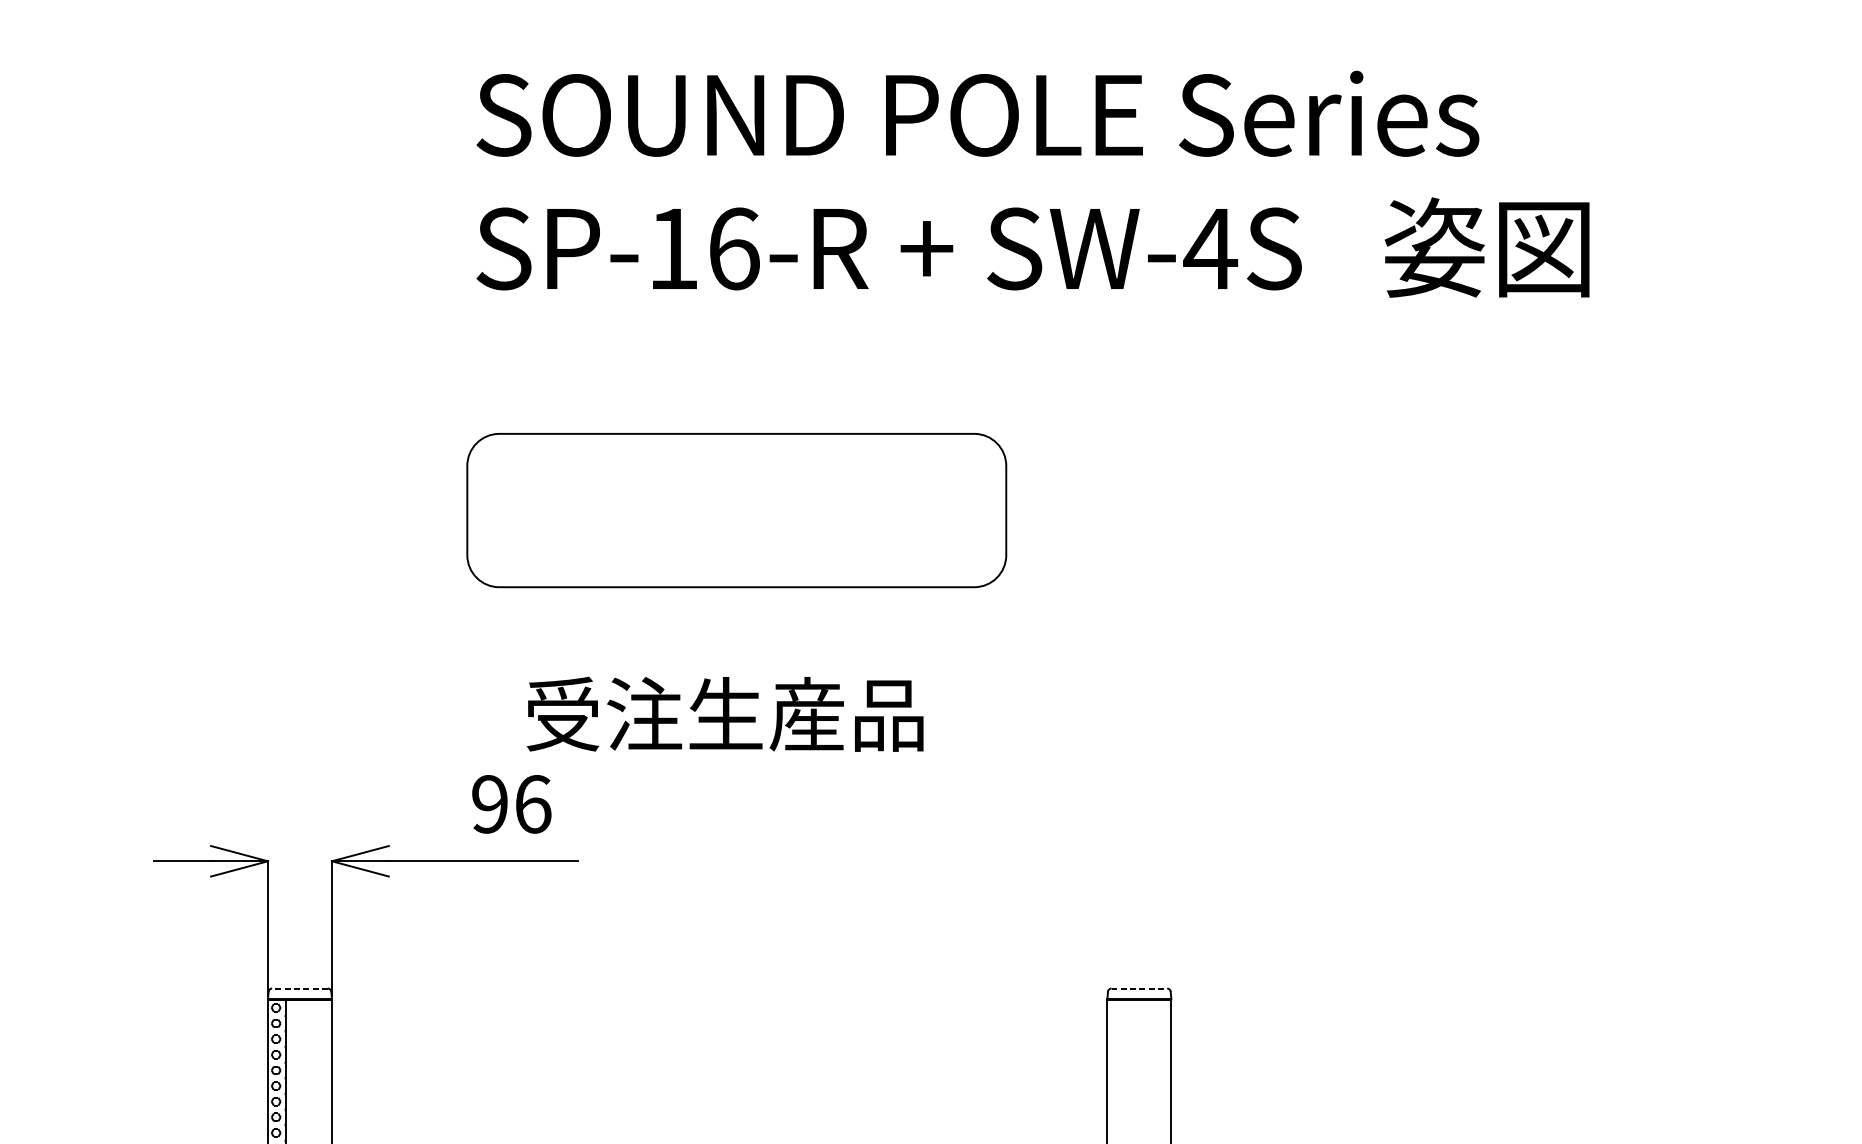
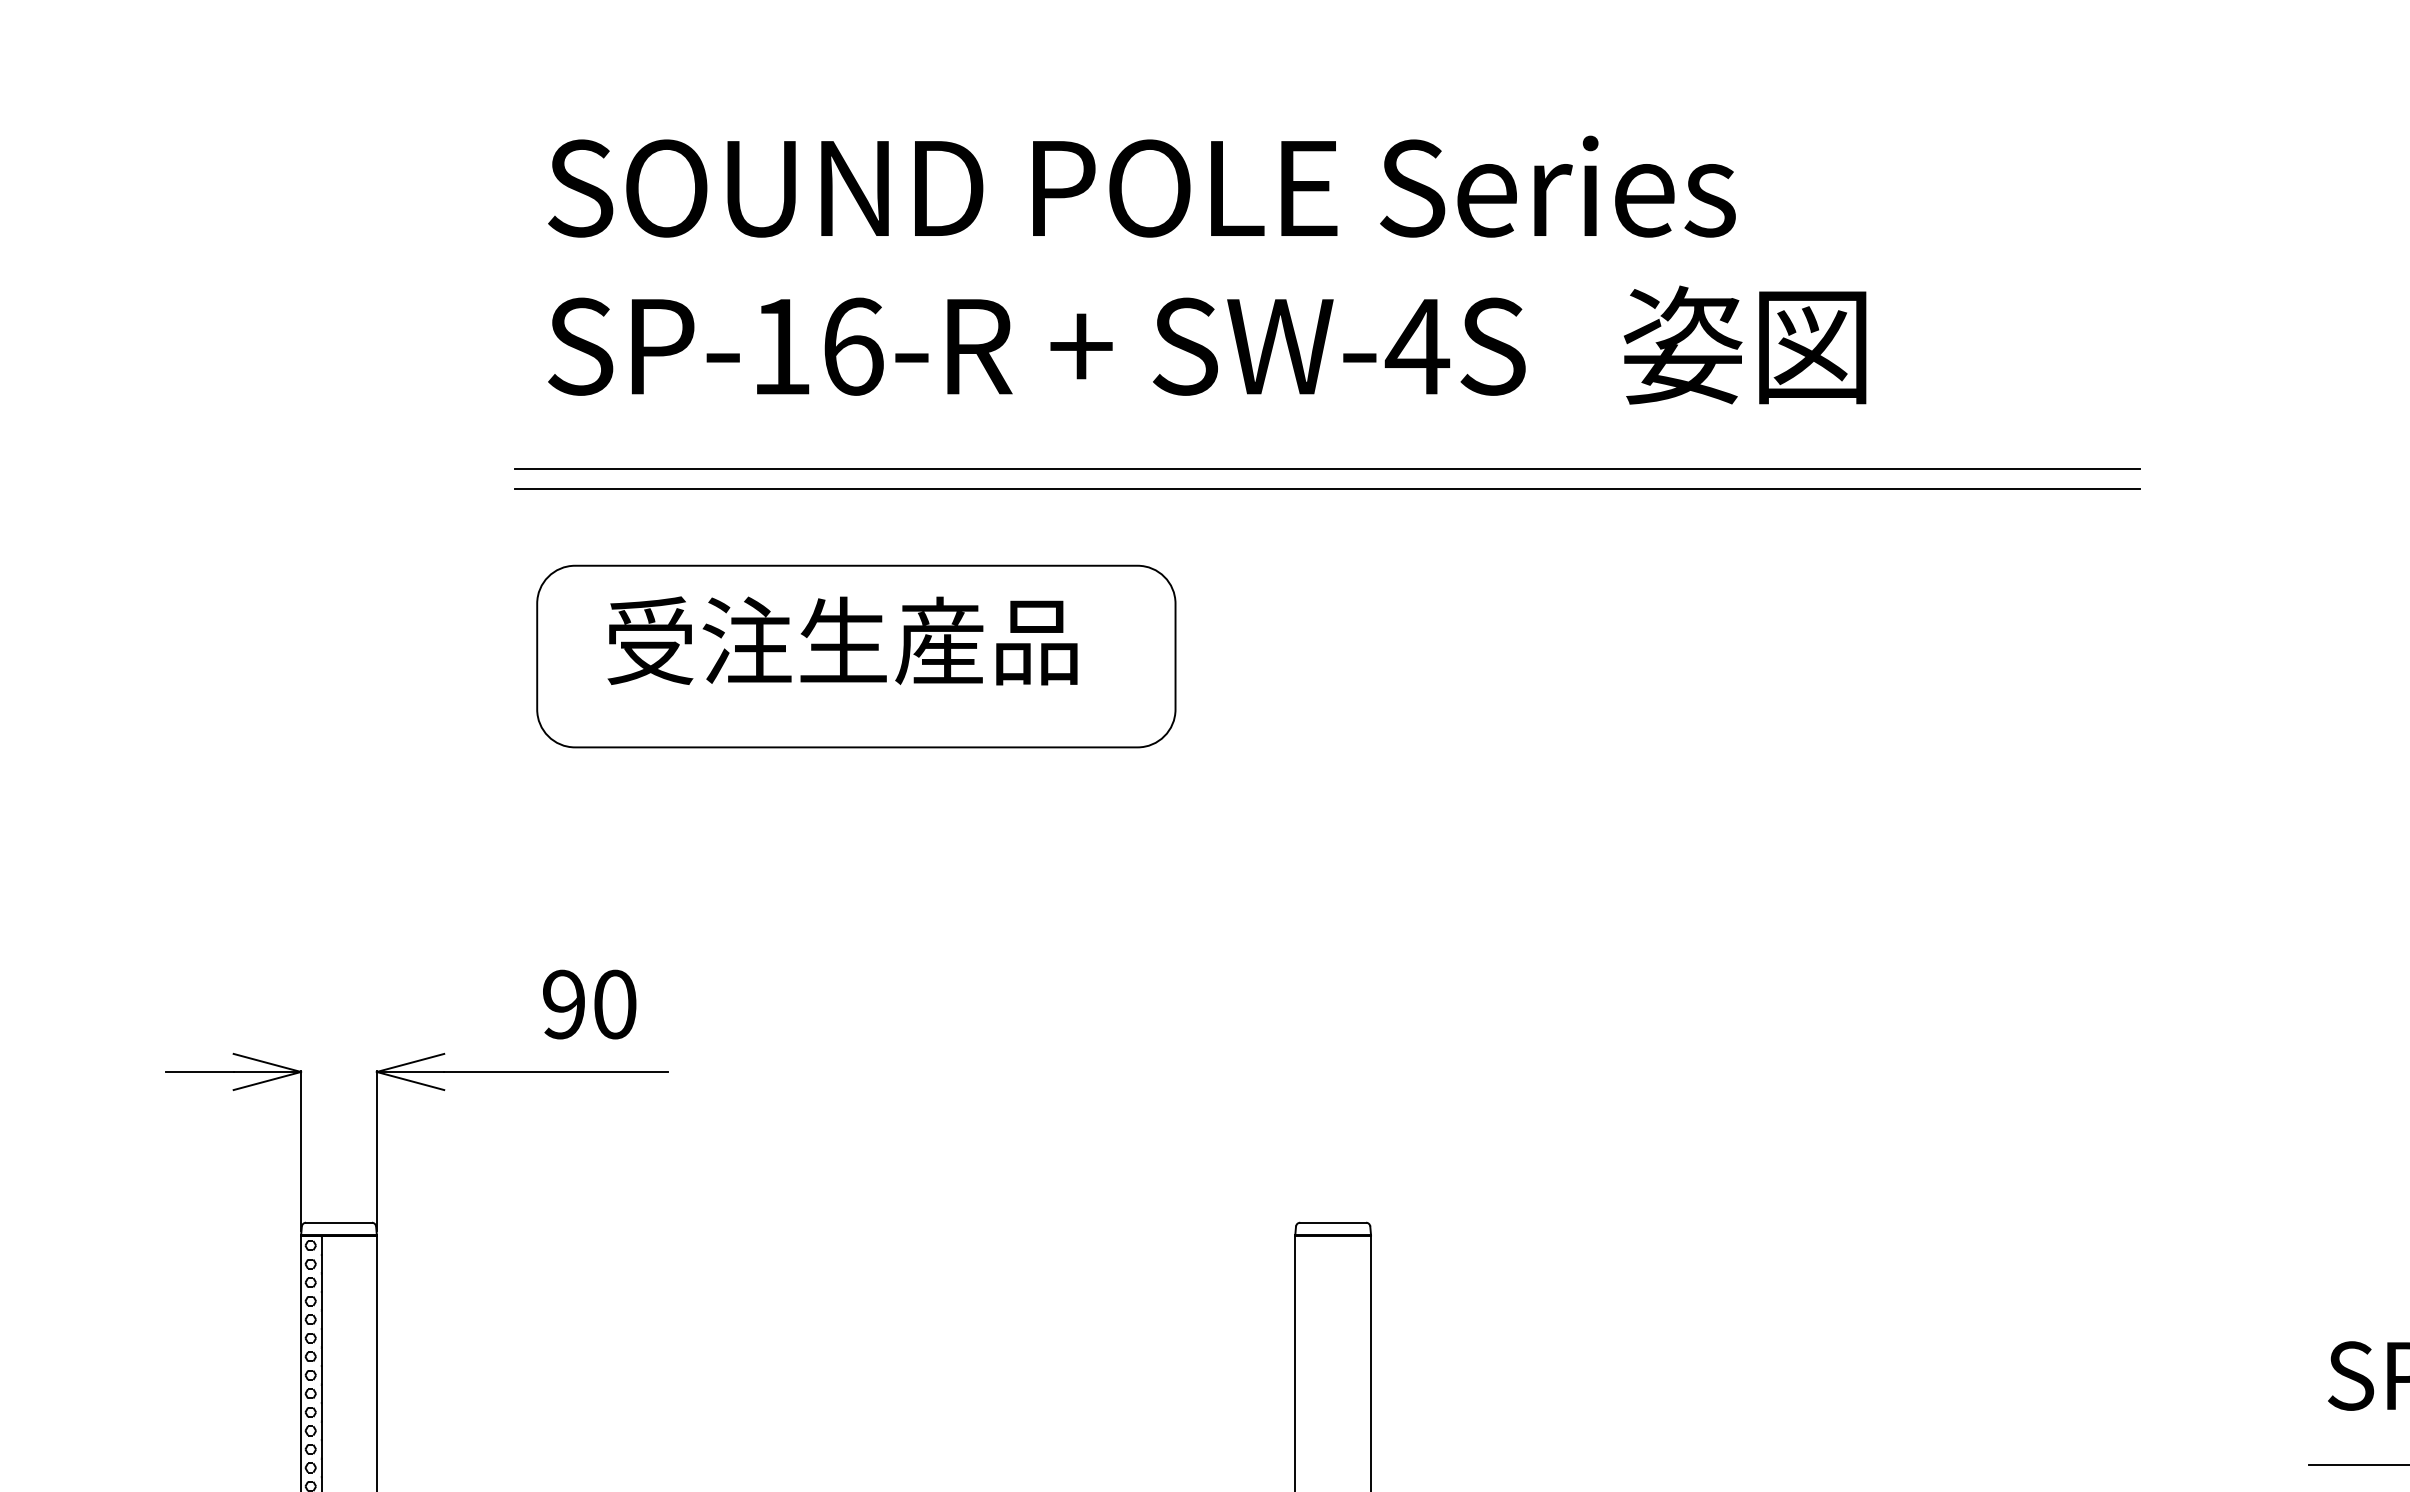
line: (1133, 352) -> (1326, 469), added
line: (1133, 368) -> (1326, 488), added
text: (725, 713) -> (842, 640), moved
text: (533, 804) -> (615, 1004), 96 -> 90
line: (300, 988) -> (339, 1222), dashed -> solid
line: (1139, 988) -> (1333, 1222), dashed -> solid

